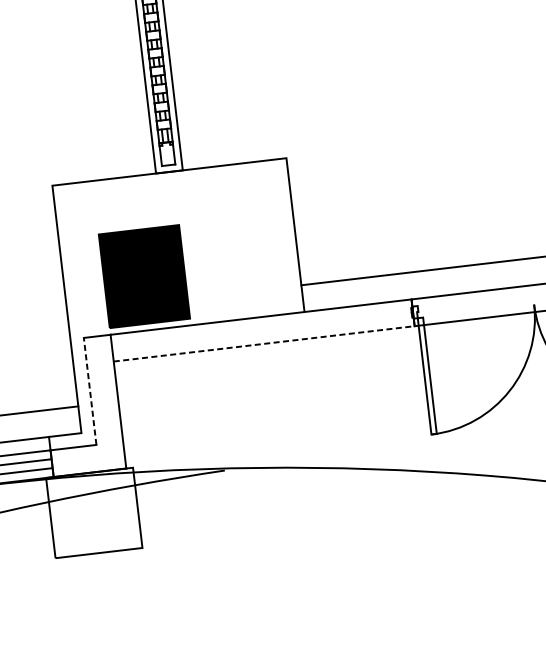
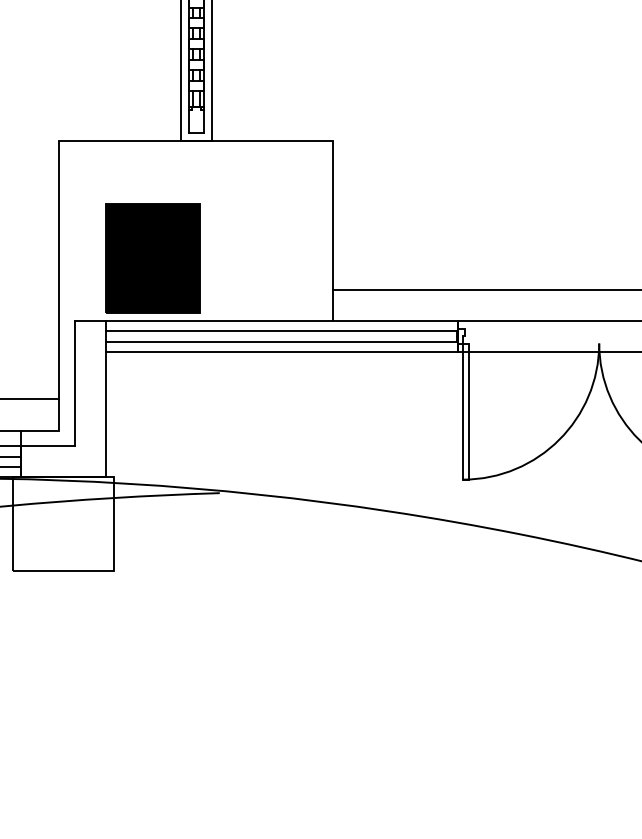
line: (262, 326) -> (282, 331), added
line: (263, 334) -> (282, 341), added
line: (264, 344) -> (282, 352), dashed -> solid
line: (90, 391) -> (75, 383), dashed -> solid

